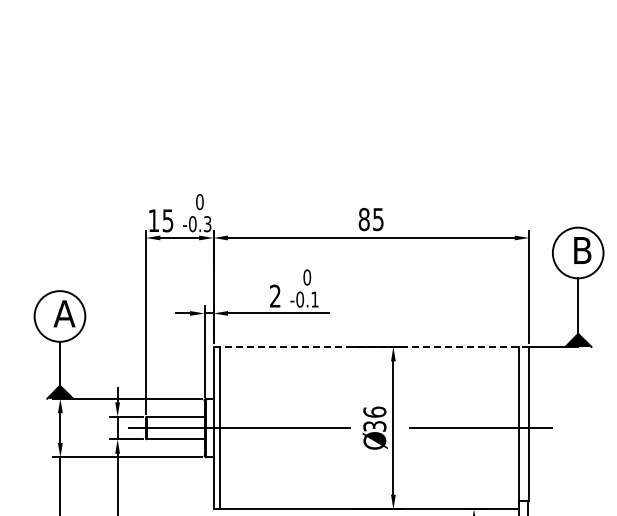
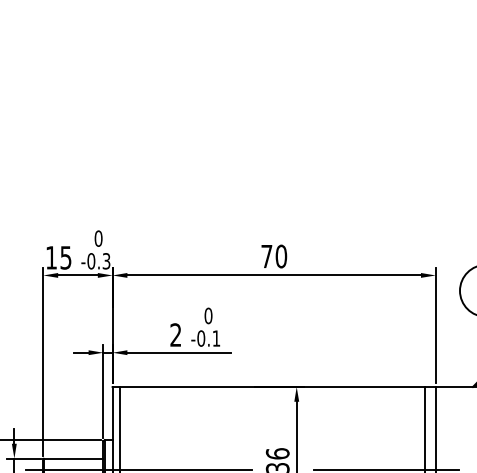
text: (370, 219) -> (273, 256), 85 -> 70
line: (371, 346) -> (274, 386), dashed -> solid

